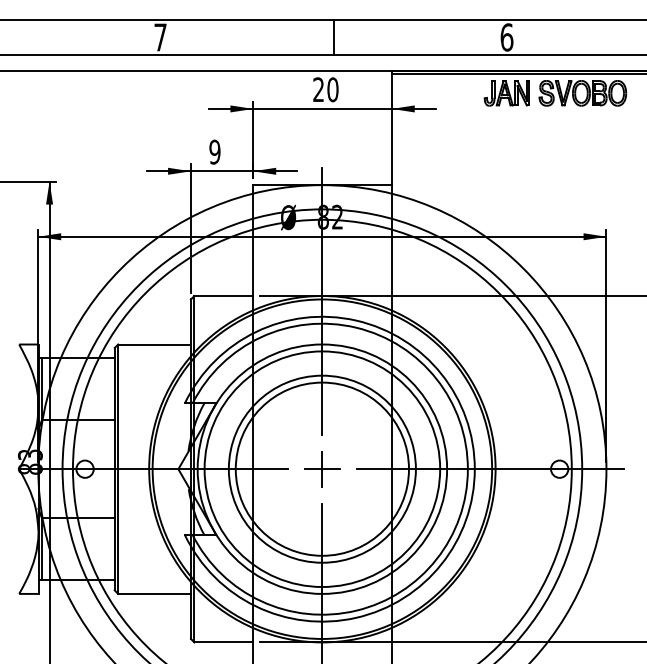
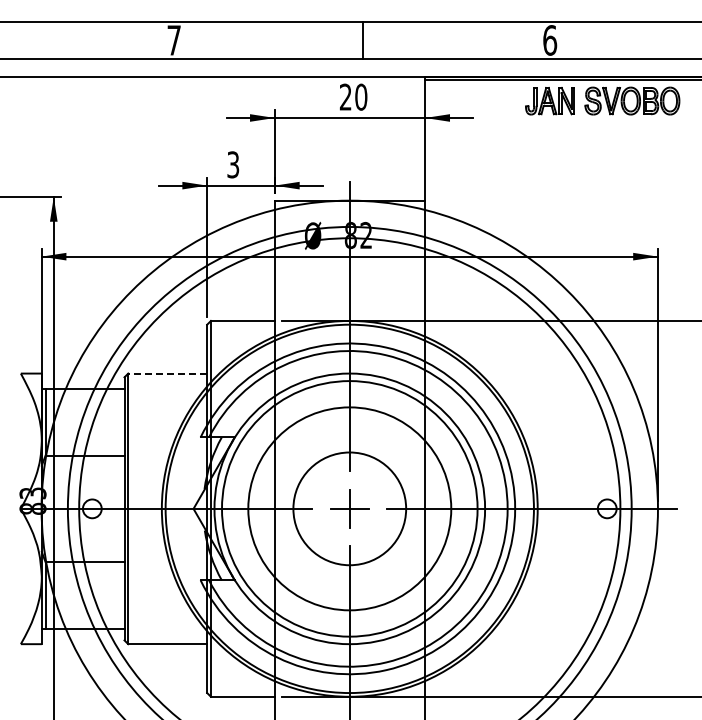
text: (215, 151) -> (233, 164), 9 -> 3
line: (154, 344) -> (167, 373), solid -> dashed
circle: (322, 468) -> (349, 508), size x0.6

